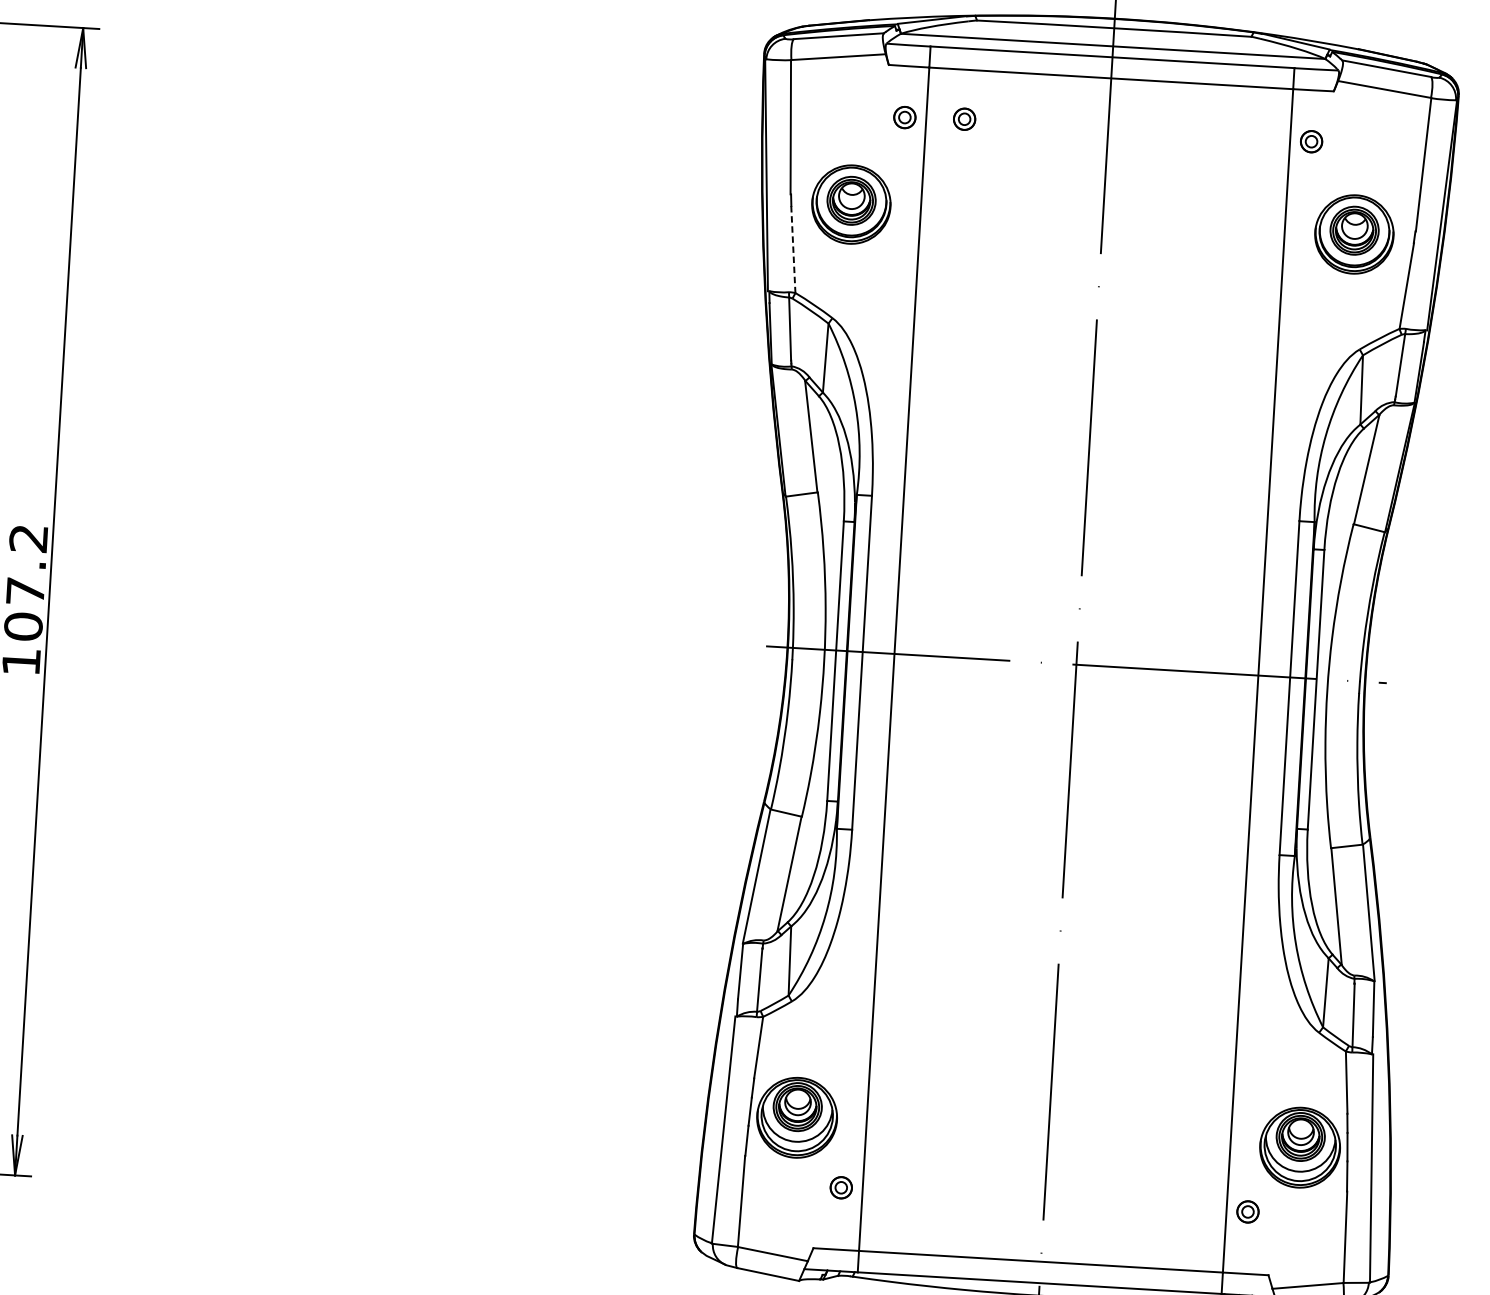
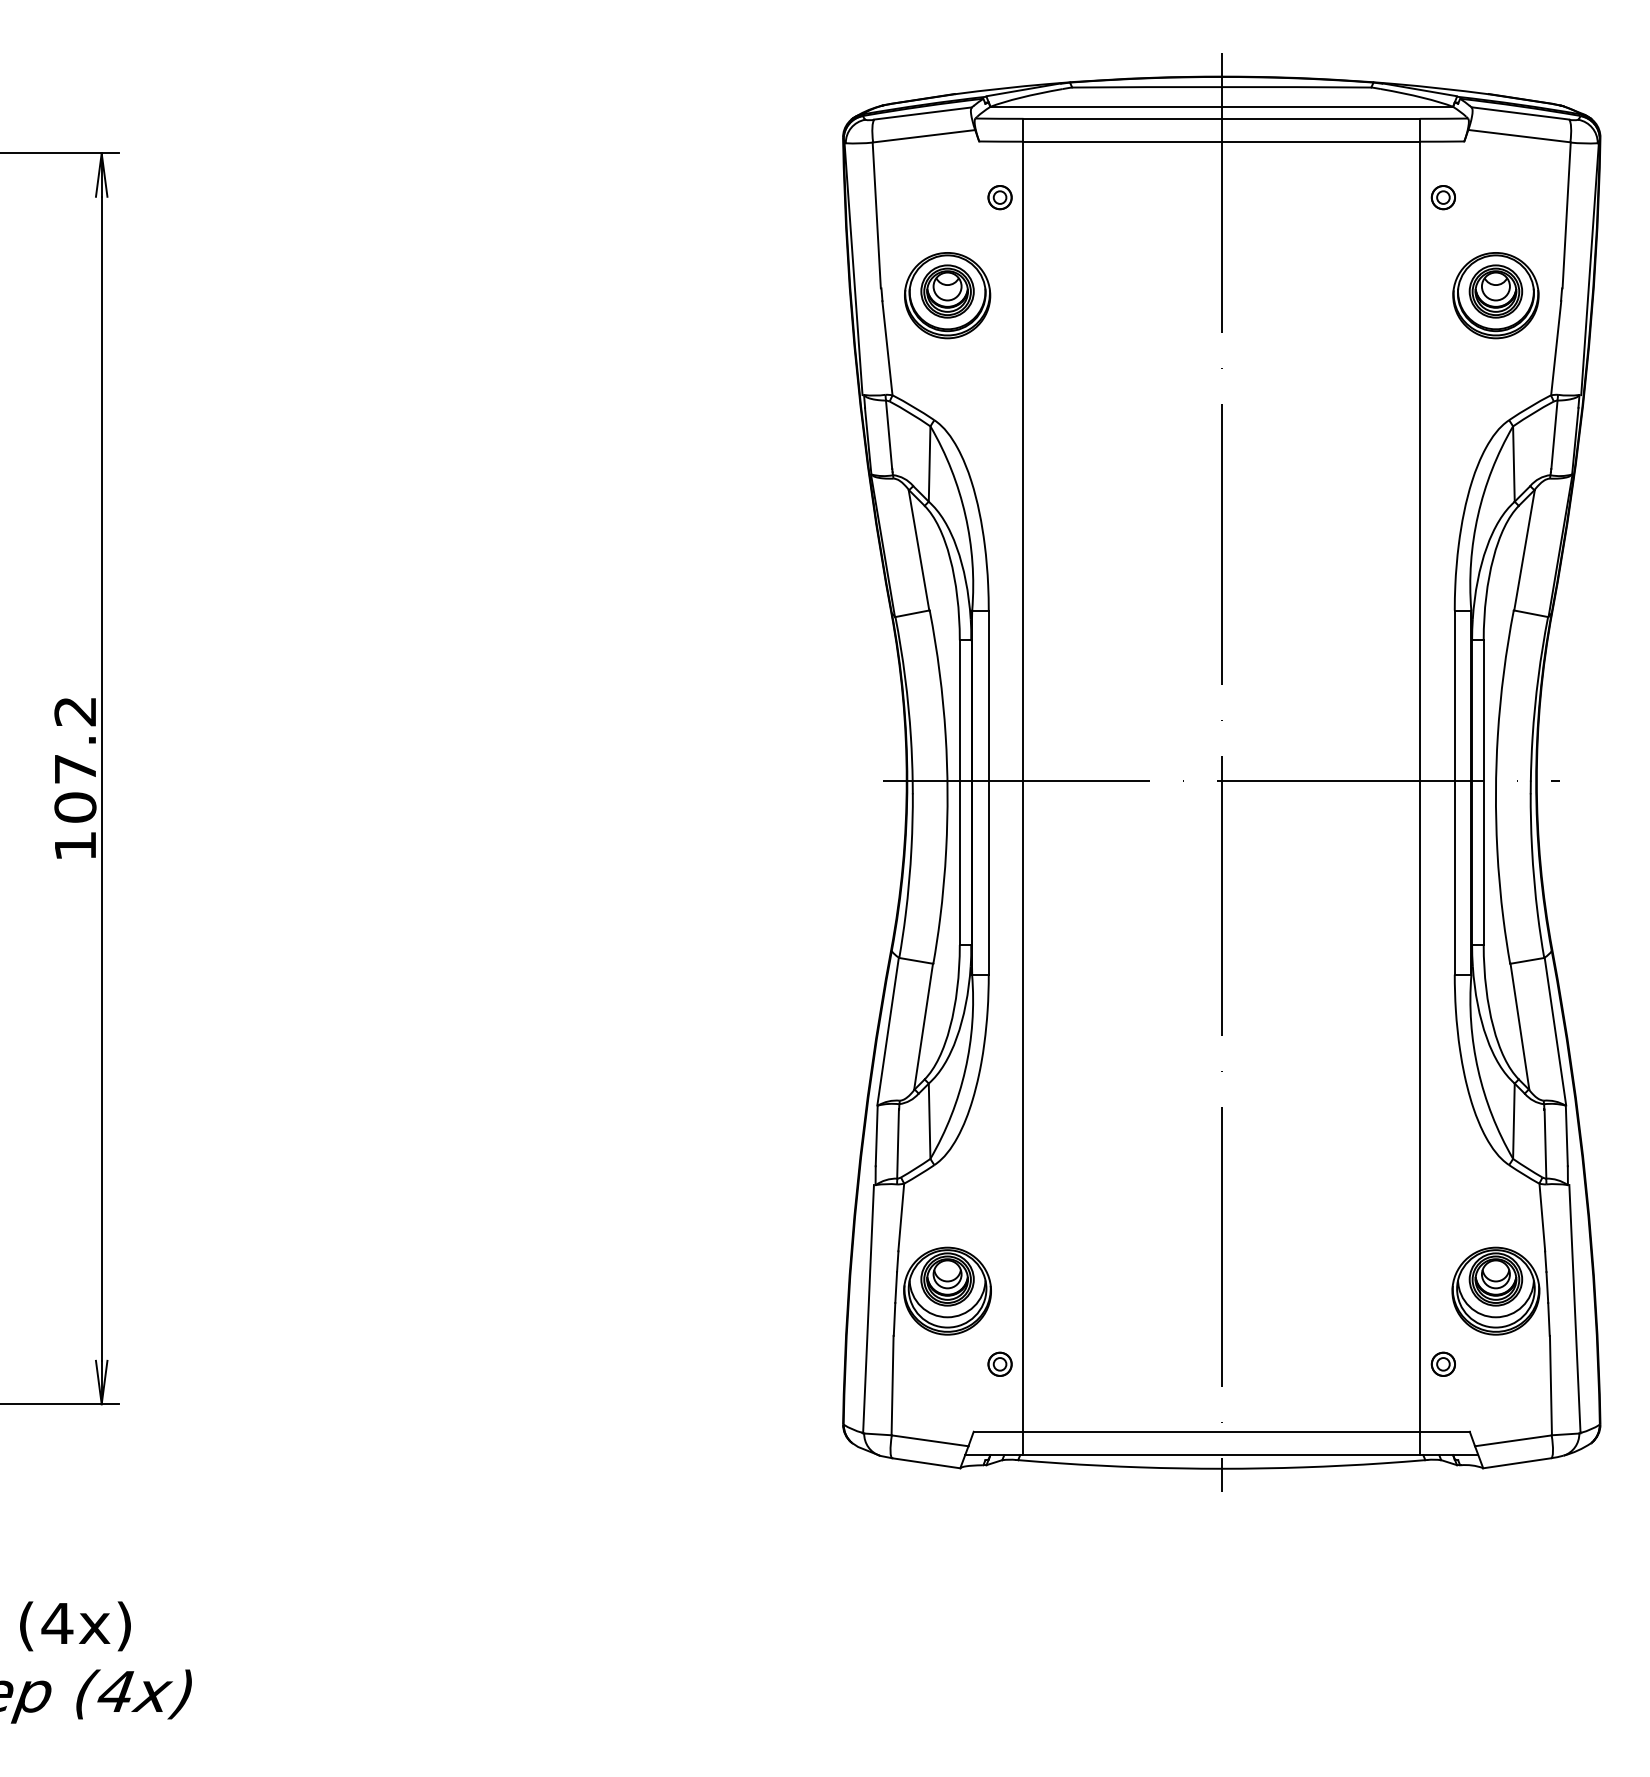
part: (964, 119) -> (1064, 195), removed
line: (793, 249) -> (887, 348), dashed -> solid

